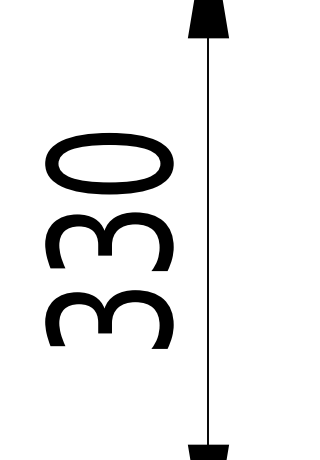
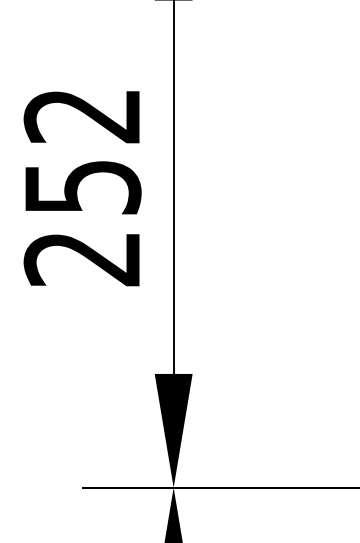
text: (109, 240) -> (82, 186), 330 -> 252

